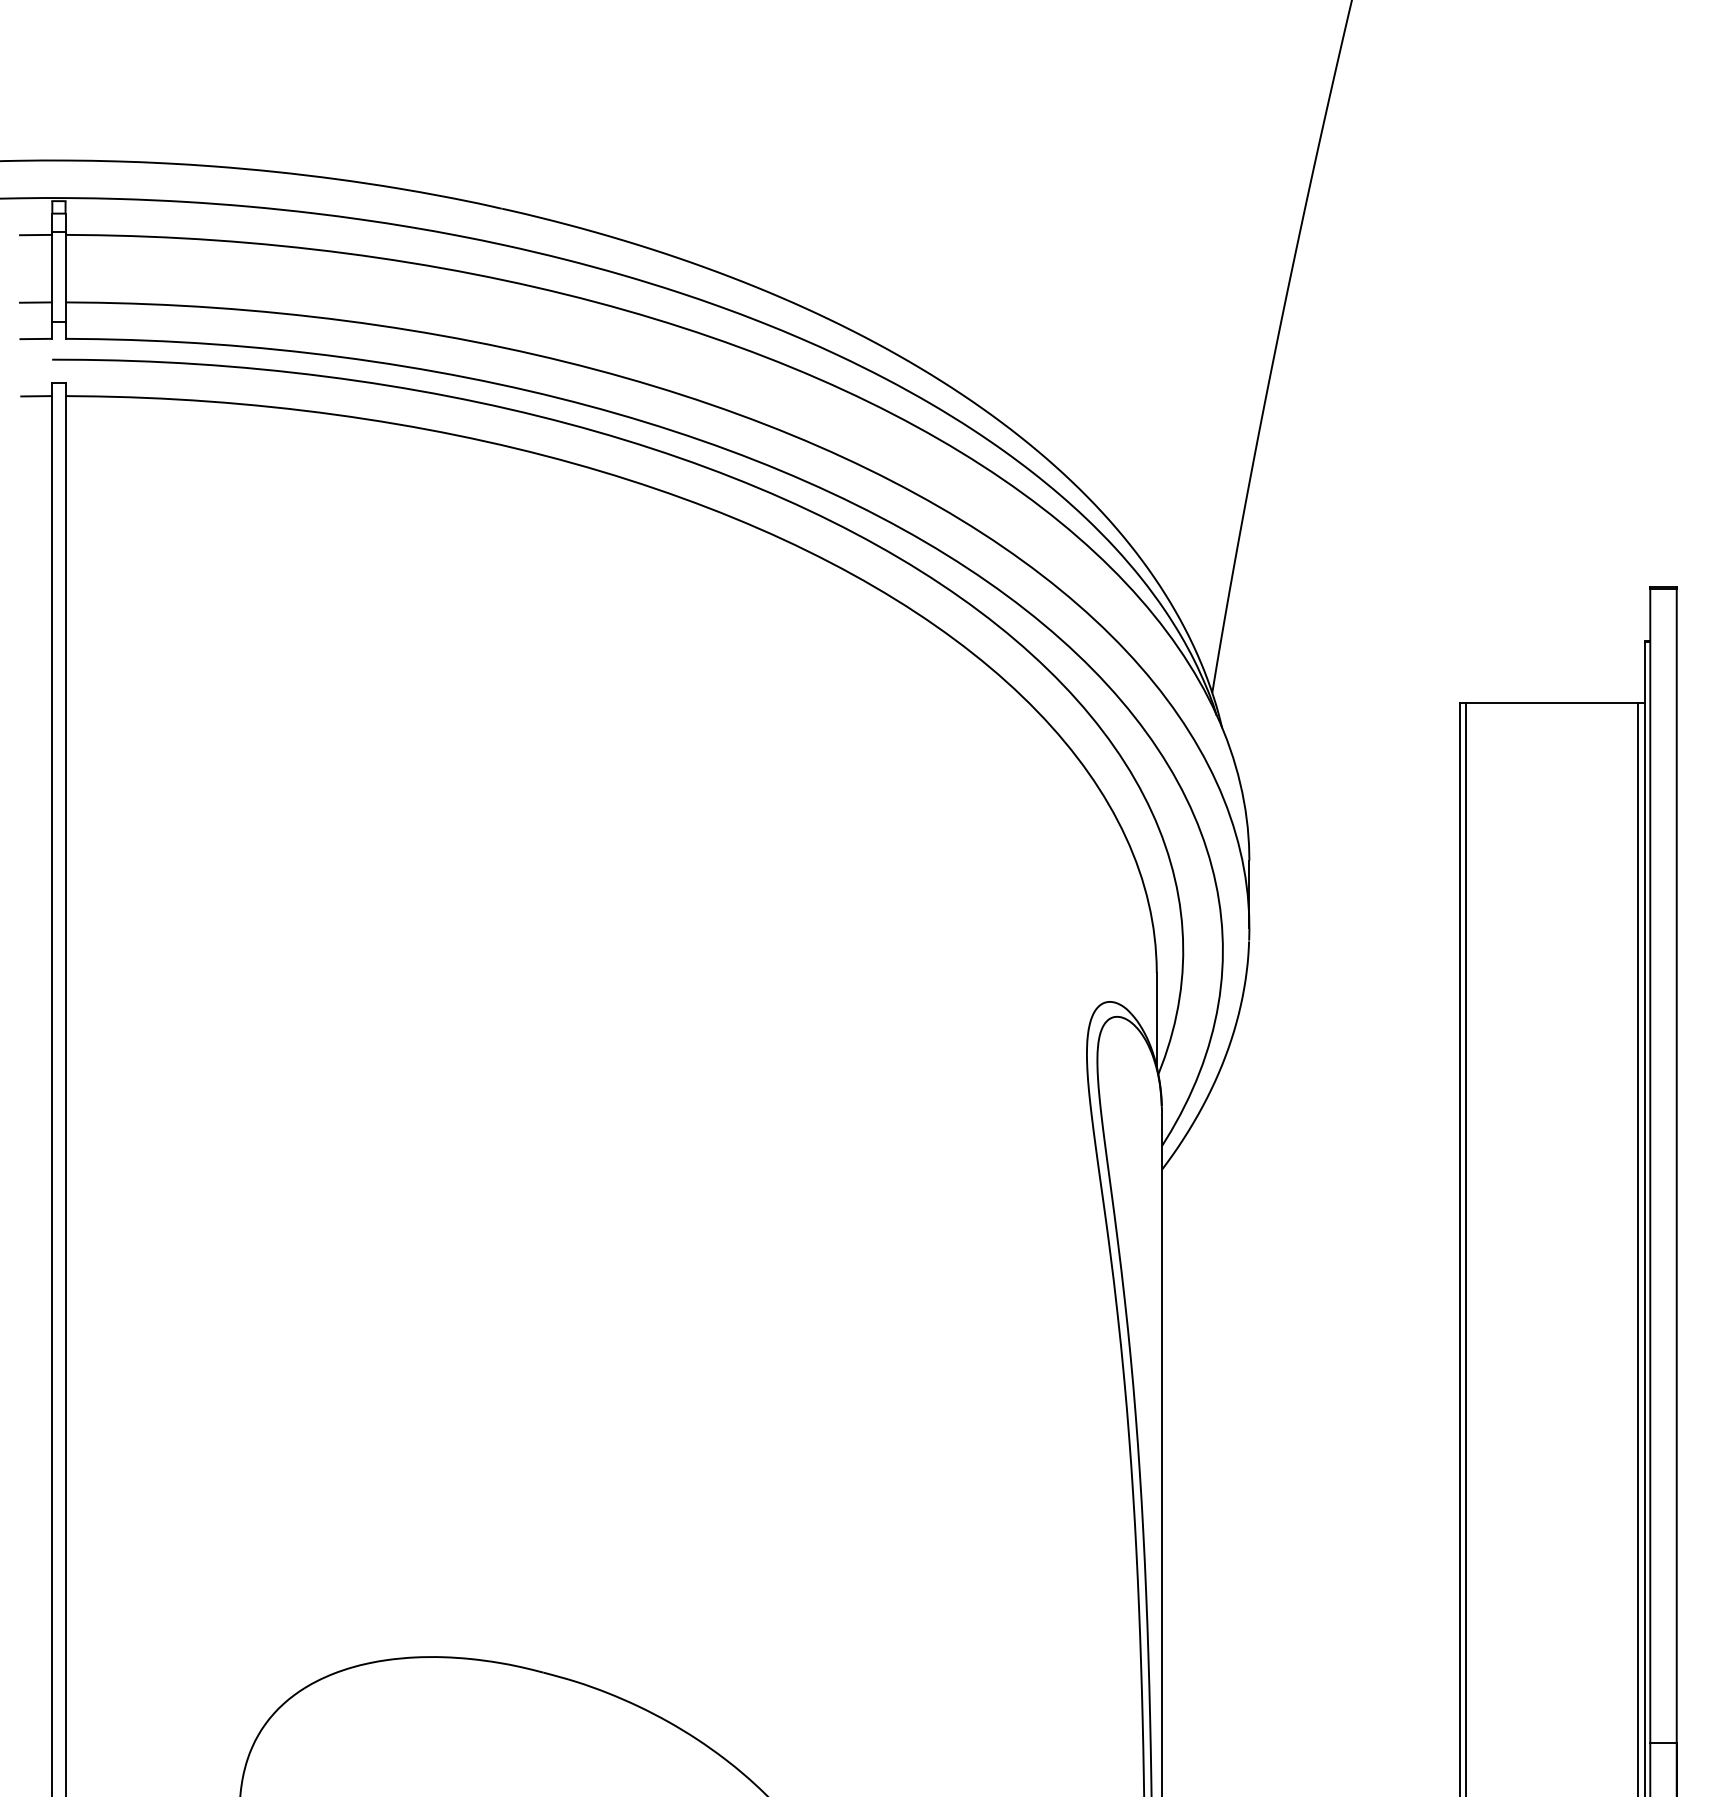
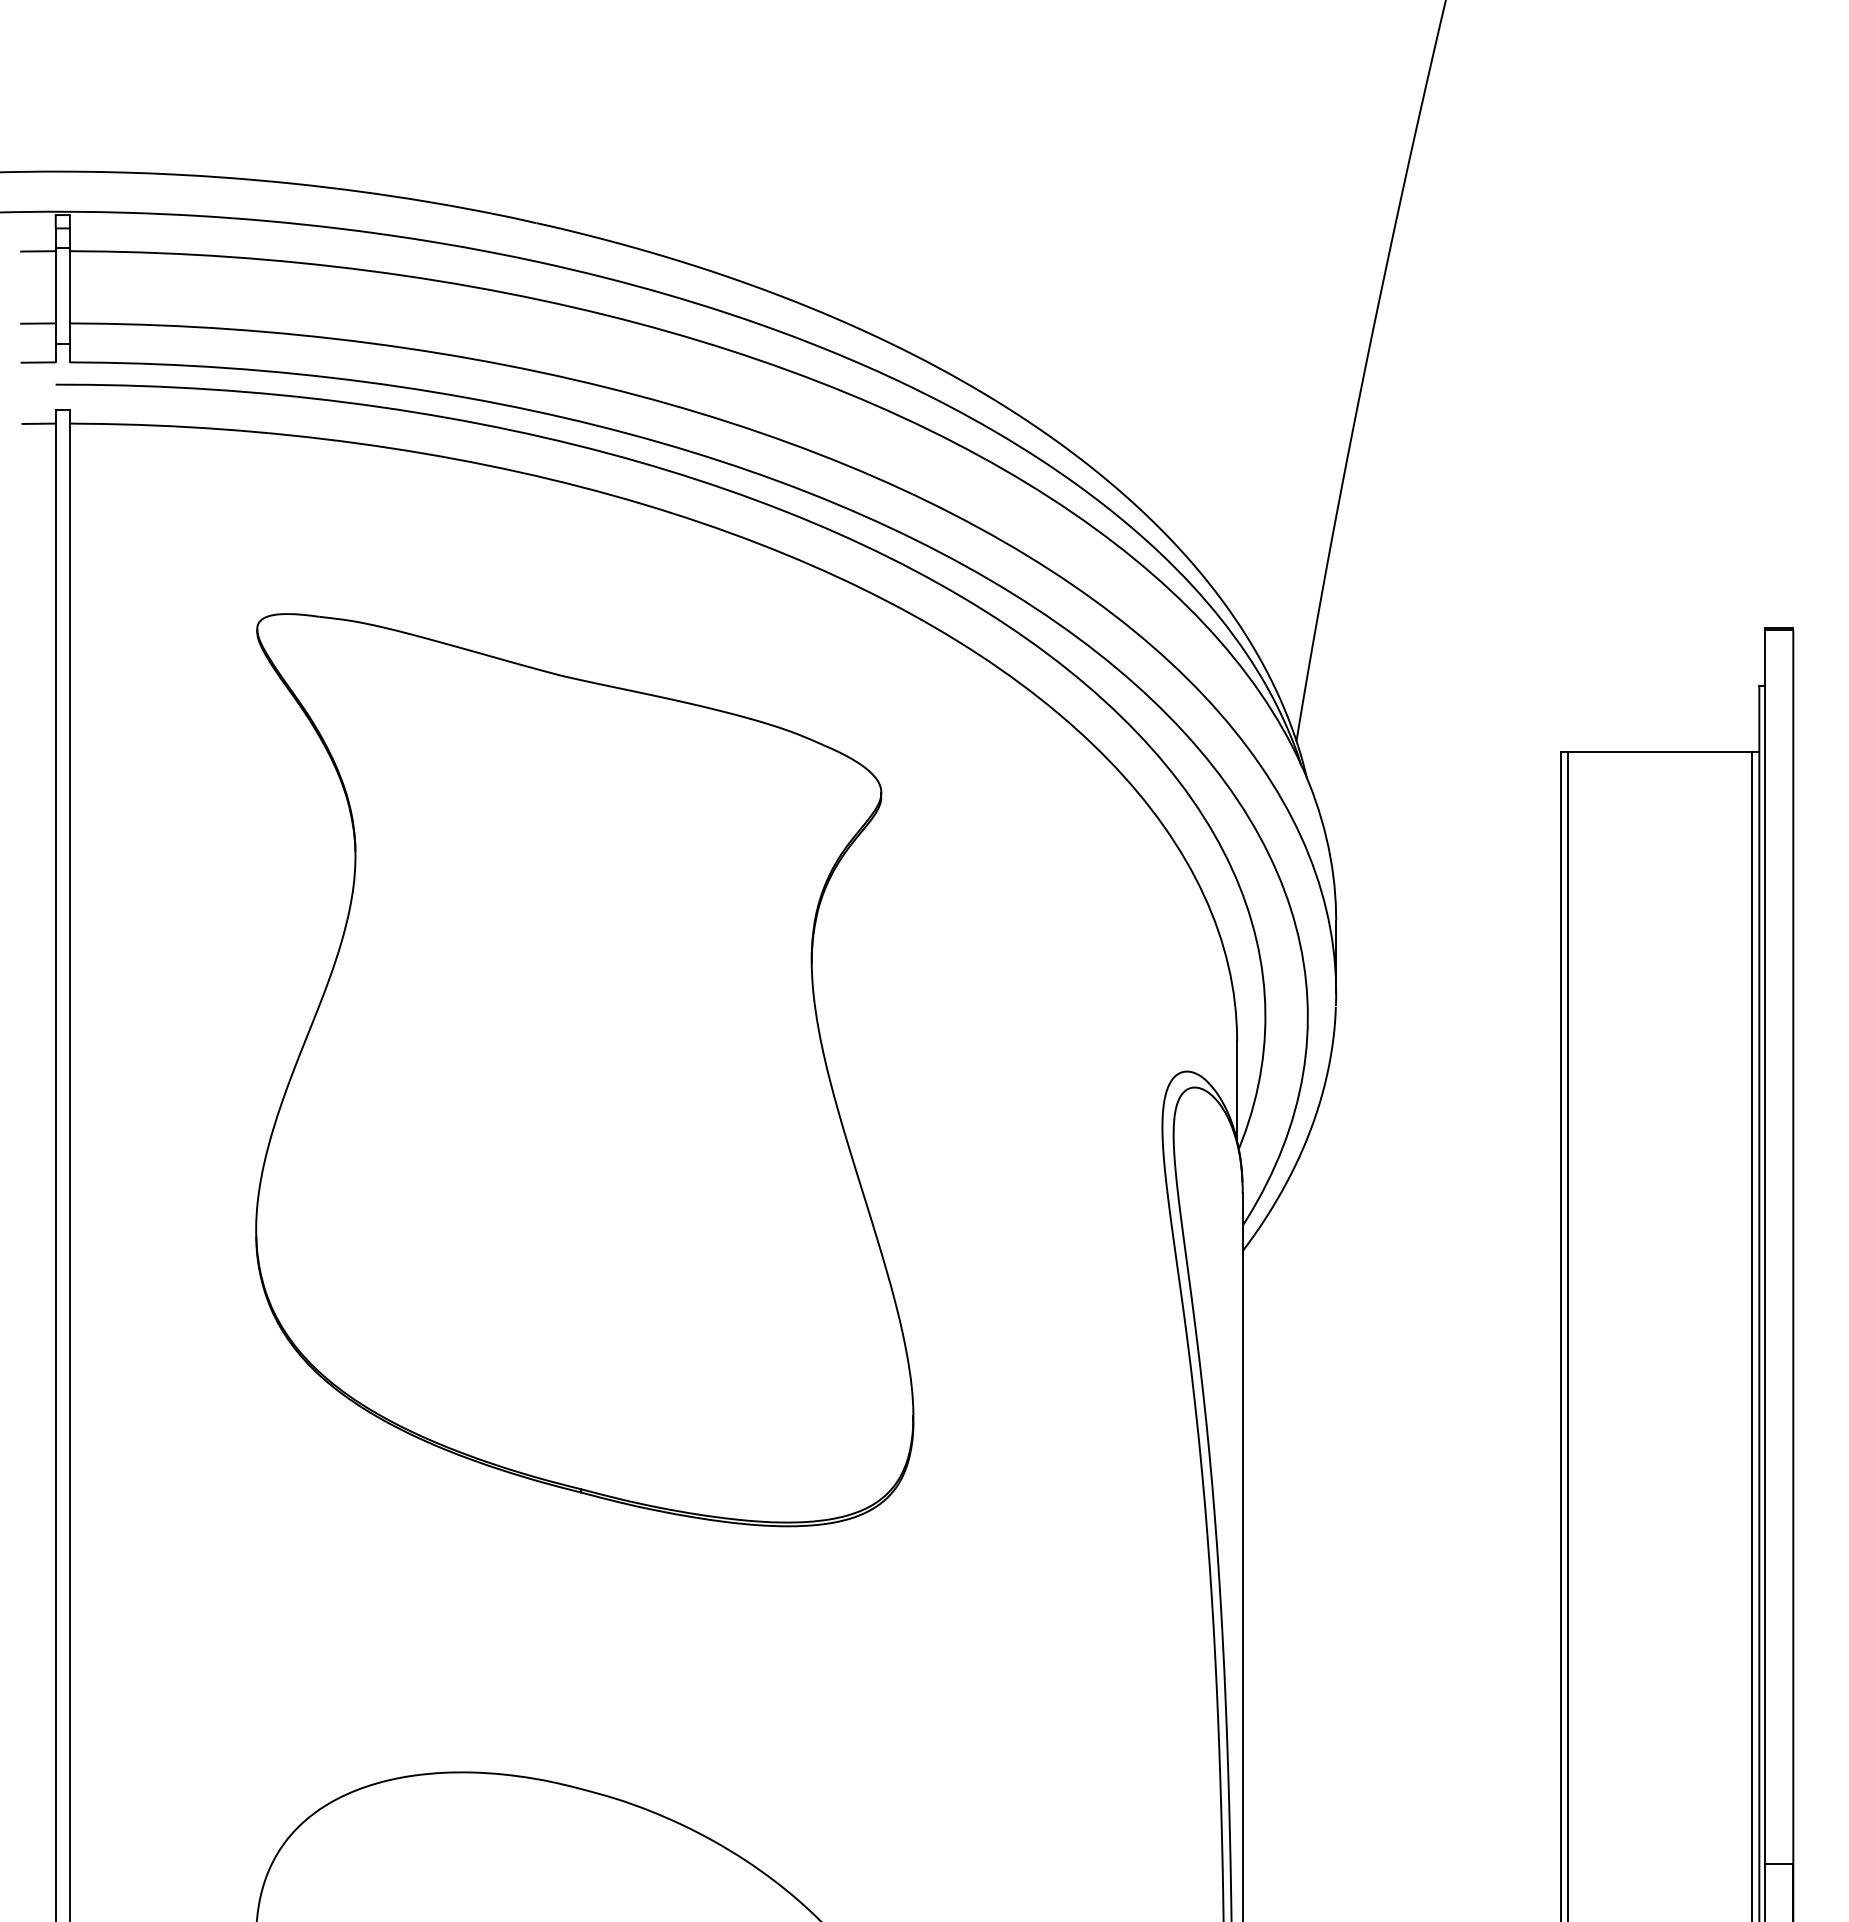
part: (546, 1000) -> (584, 1070), added

